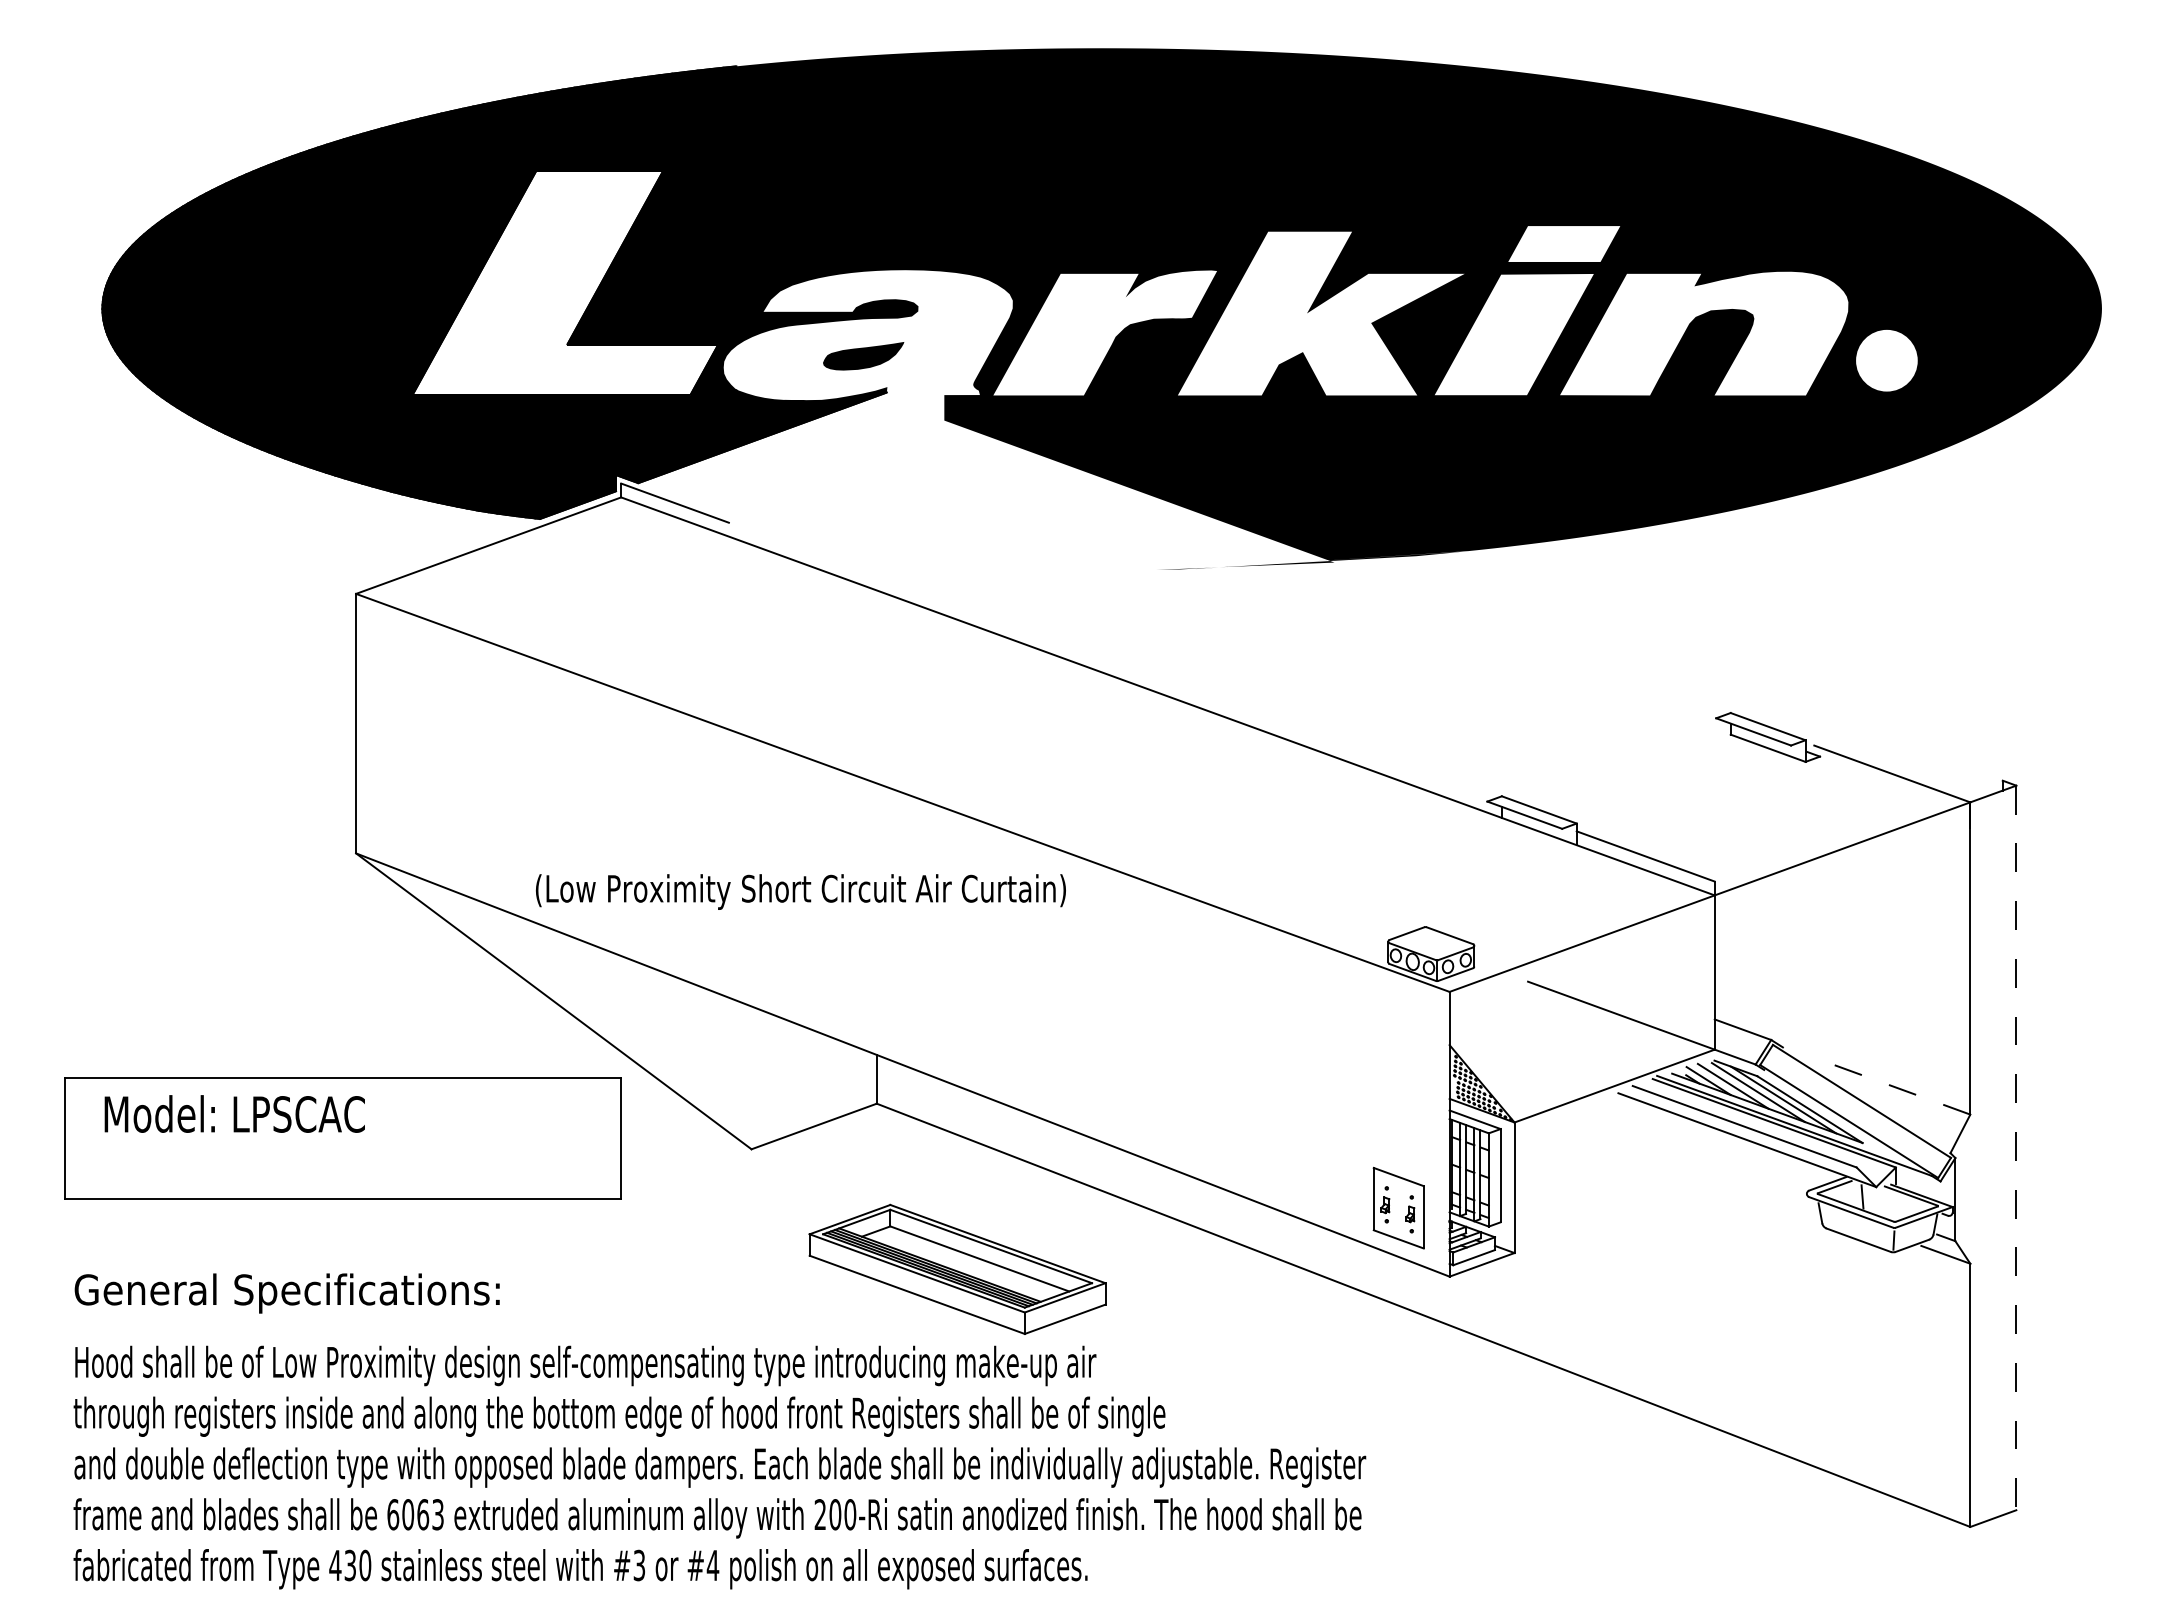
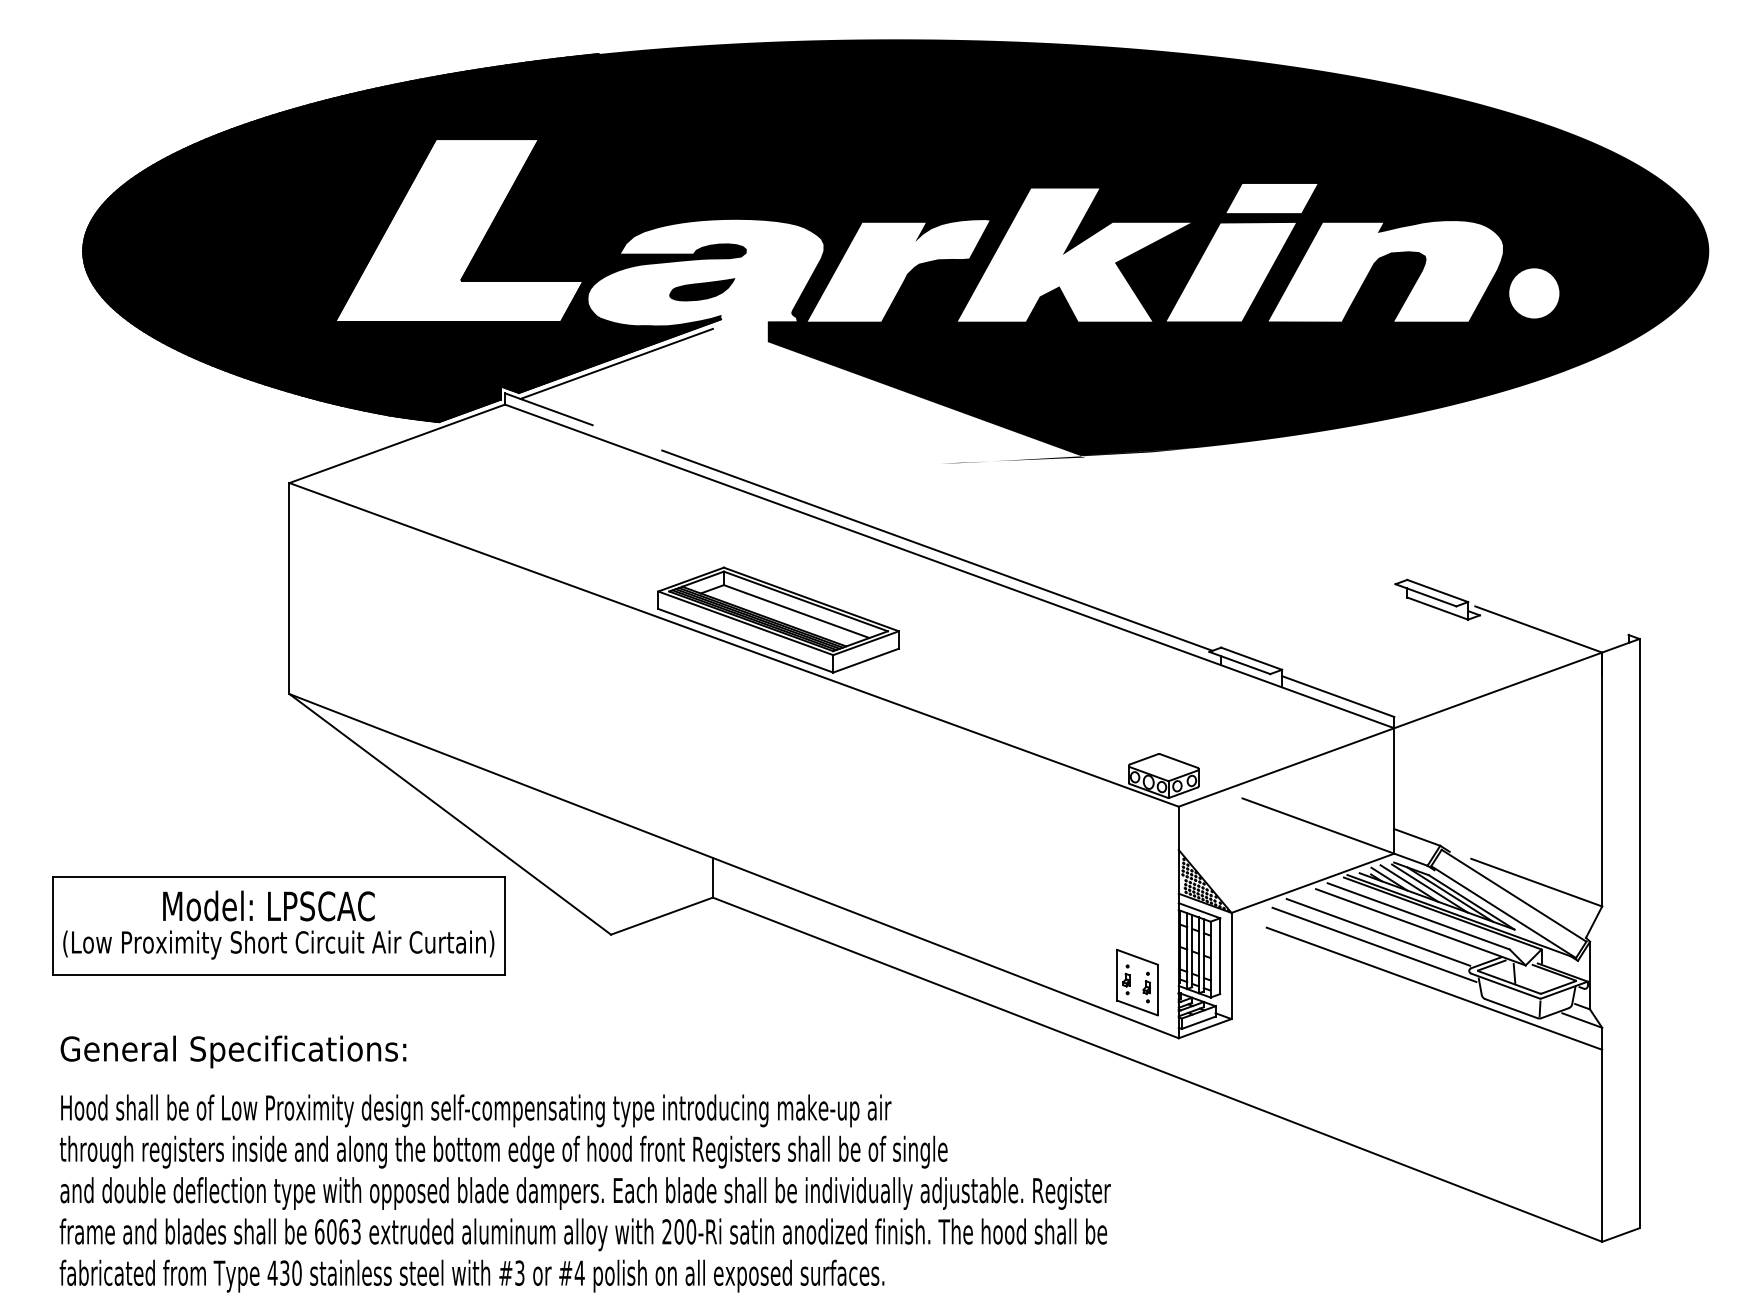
line: (758, 447) -> (616, 364), added
line: (1152, 676) -> (937, 550), added
text: (800, 891) -> (278, 944), moved
line: (1889, 1085) -> (1536, 882), dashed -> solid
text: (234, 1113) -> (268, 905), moved
line: (1694, 1146) -> (1377, 932), added
line: (2016, 1148) -> (1639, 934), dashed -> solid
line: (1690, 1161) -> (1374, 944), added
line: (1763, 1215) -> (1433, 988), added
part: (957, 1268) -> (778, 619), moved

